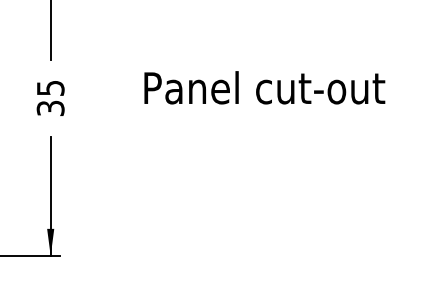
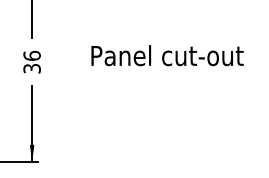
text: (49, 87) -> (31, 55), 35 -> 36

